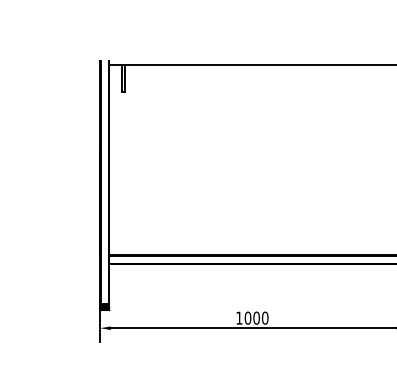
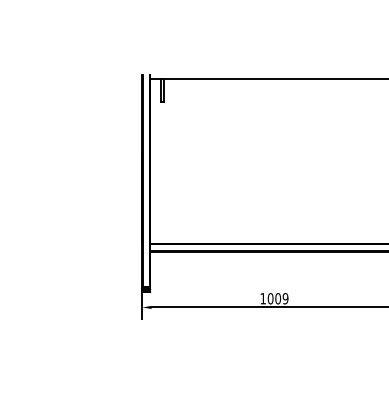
text: (265, 317) -> (285, 298), 1000 -> 1009

